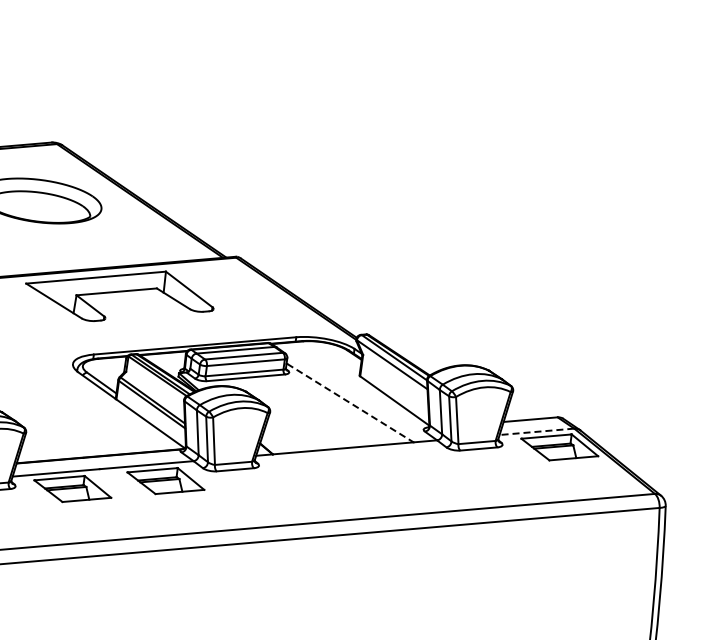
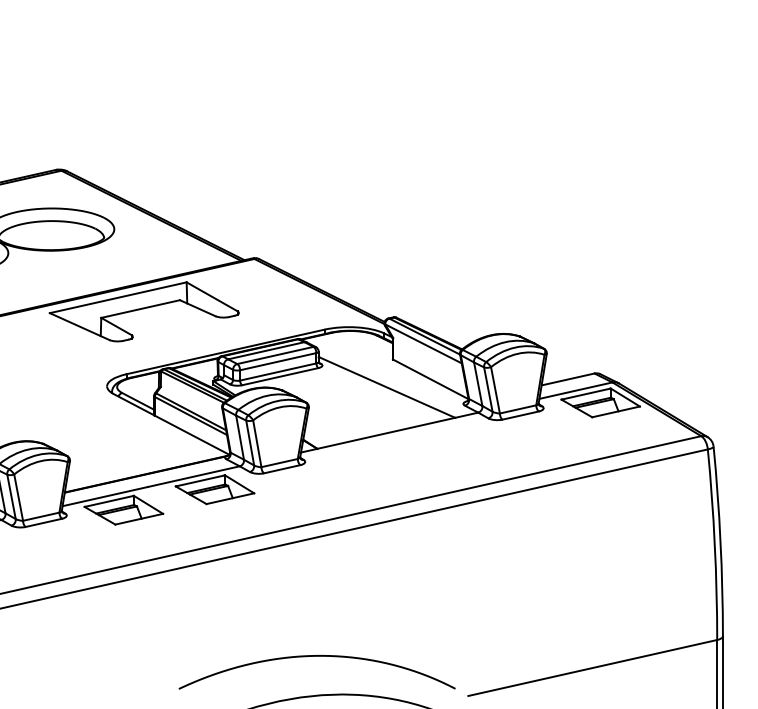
line: (350, 403) -> (387, 387), dashed -> solid
line: (536, 431) -> (575, 390), dashed -> solid

